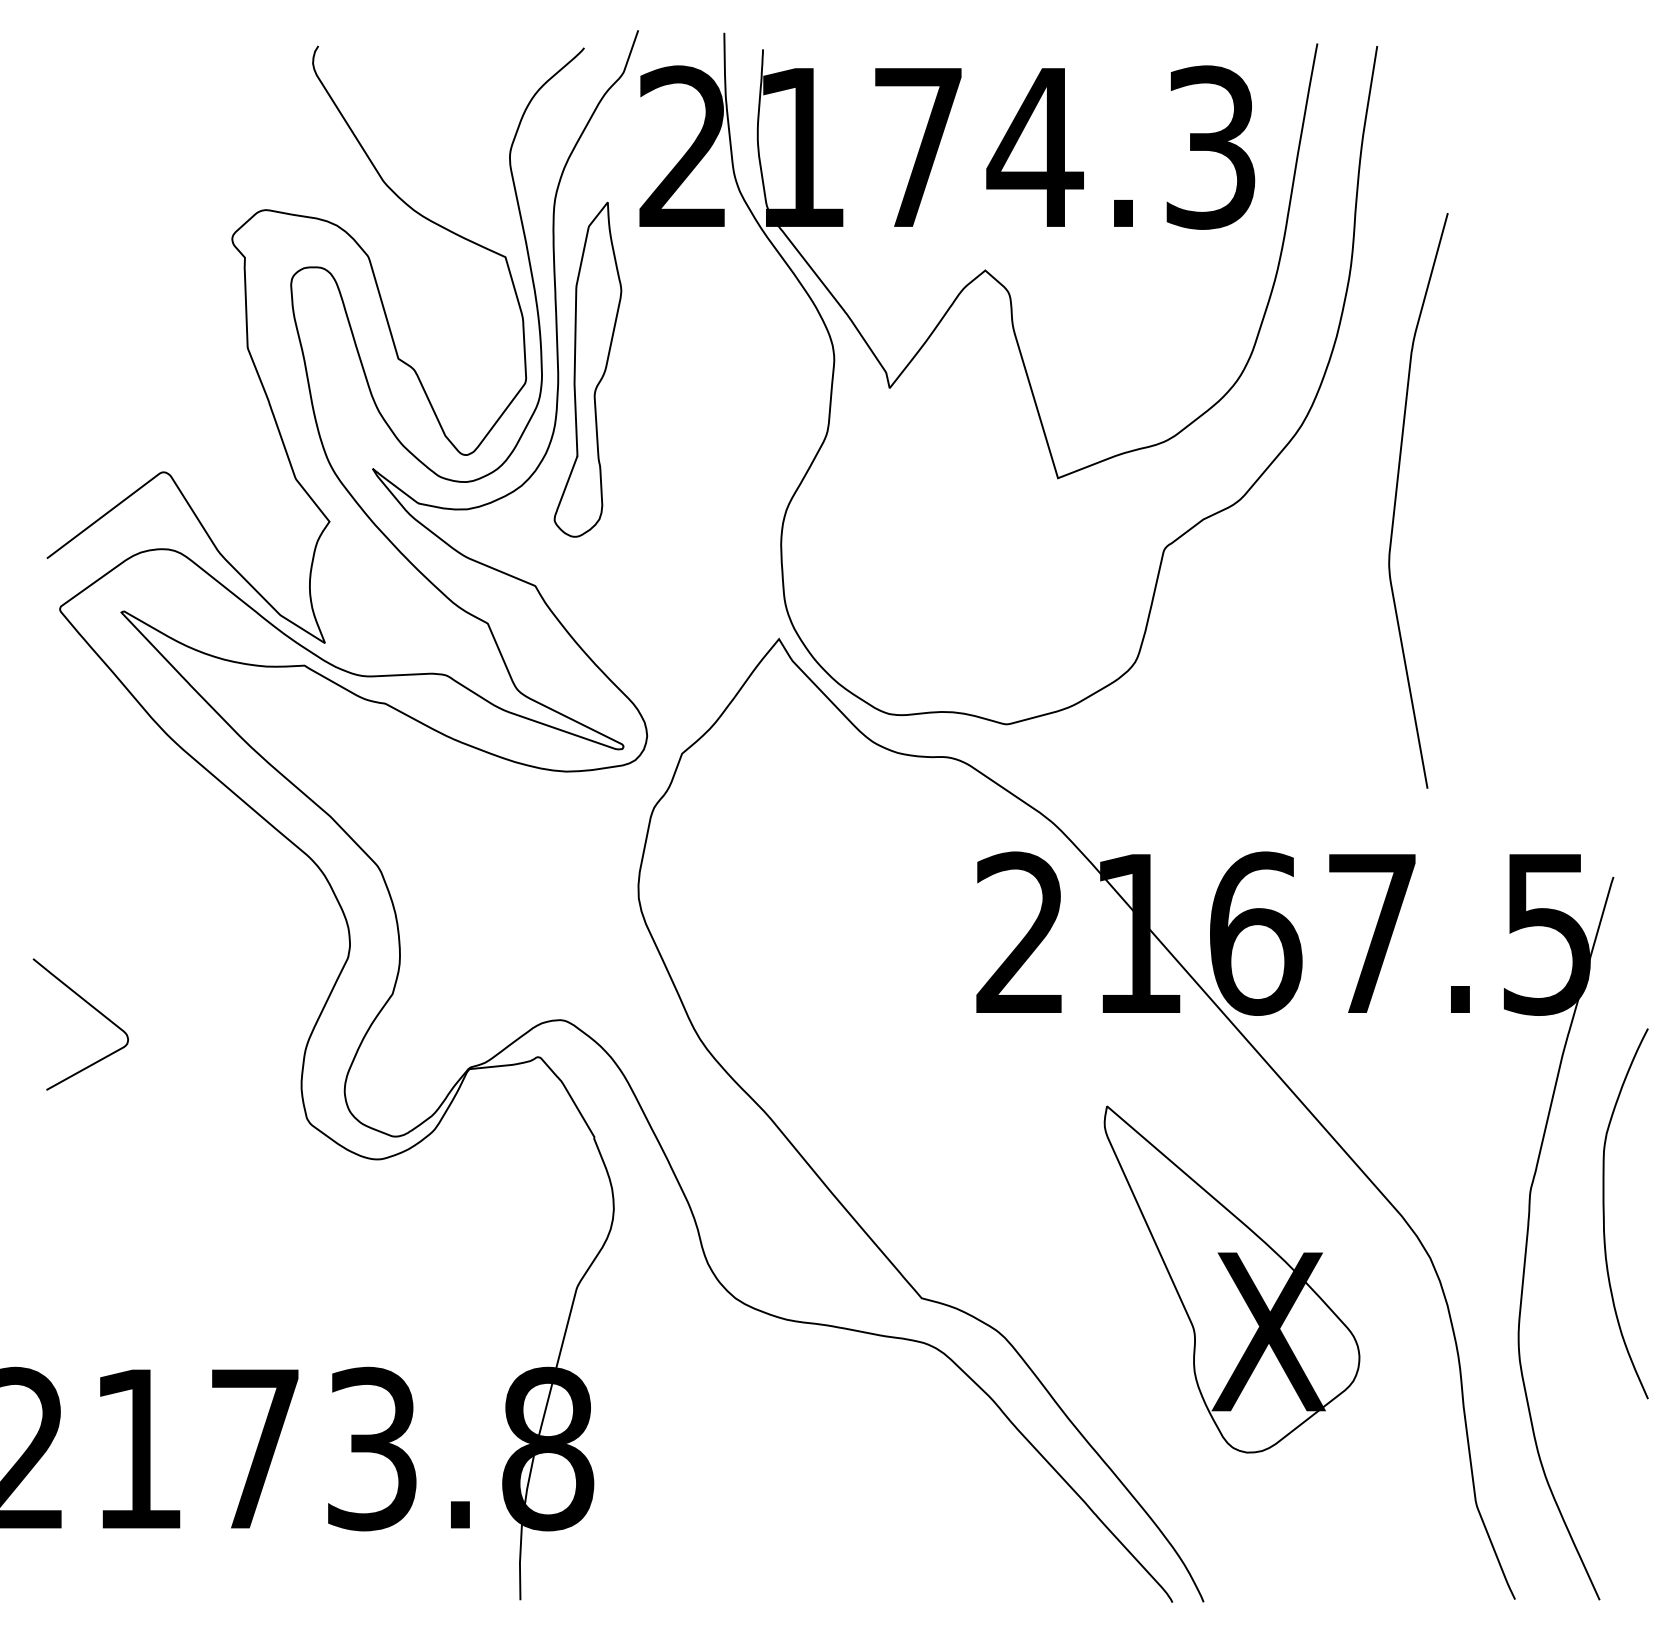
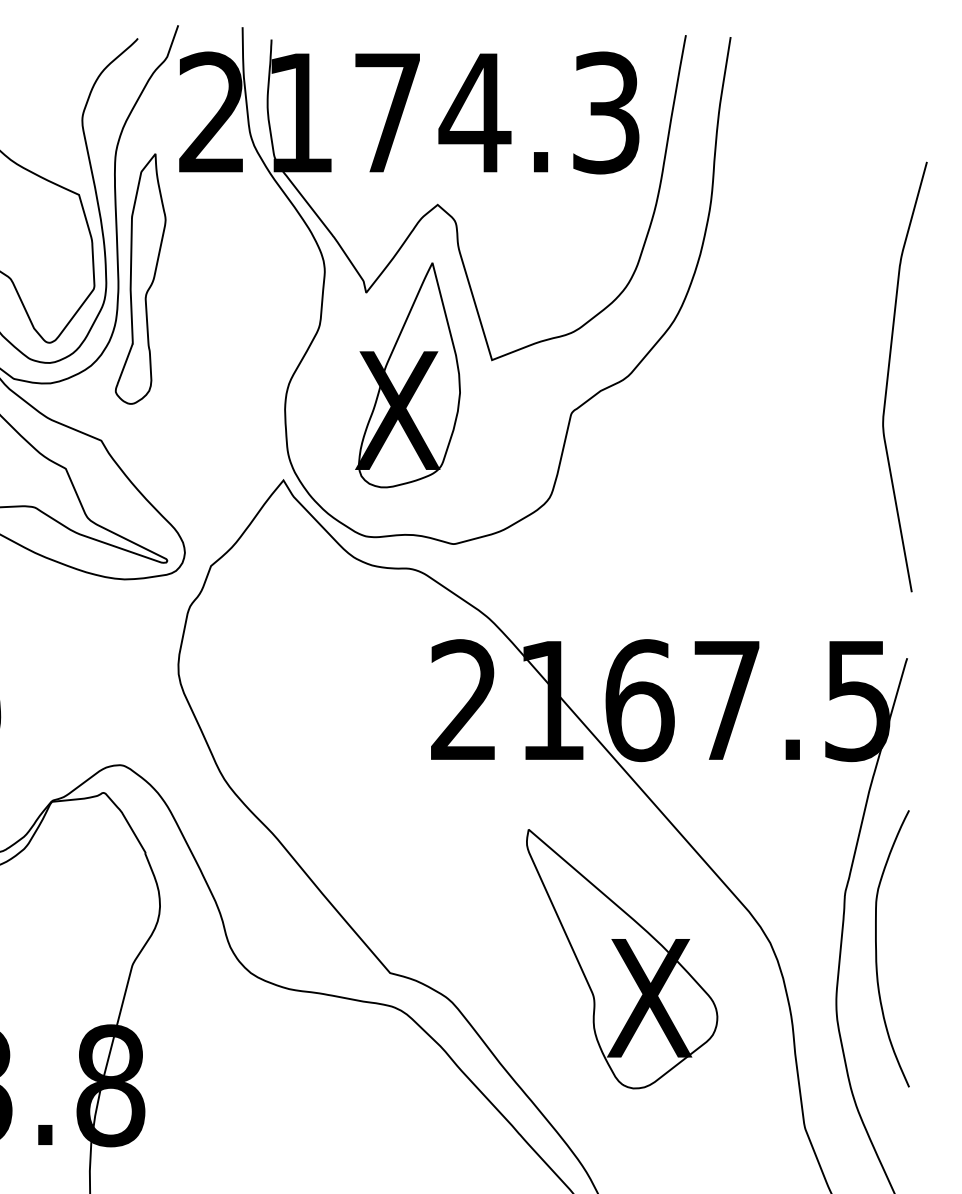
part: (945, 498) -> (407, 375), added
curve: (1396, 500) -> (888, 376), moved
curve: (1604, 1213) -> (876, 948), moved

